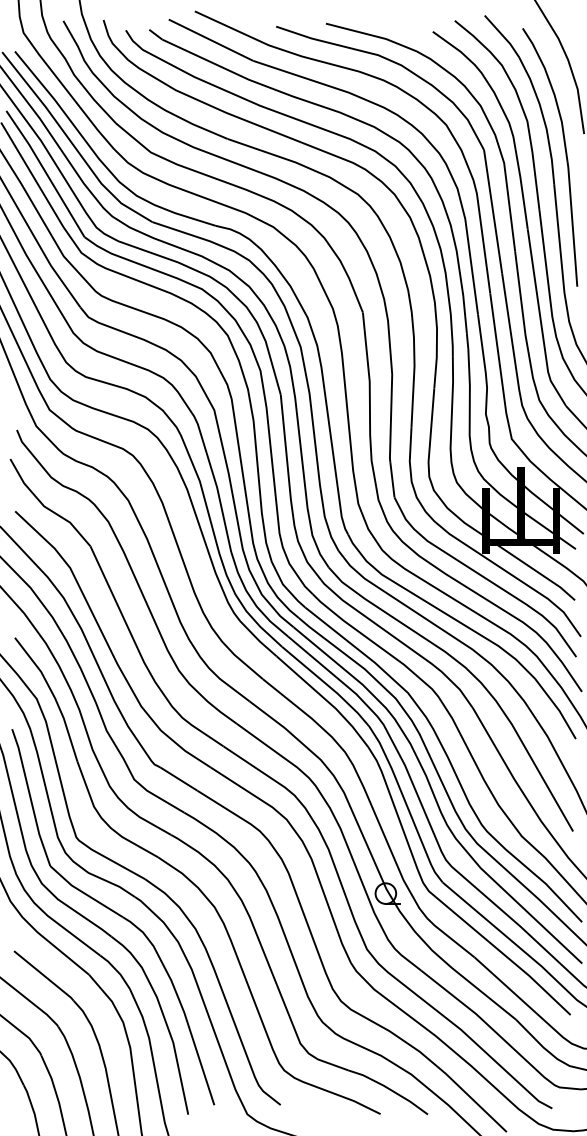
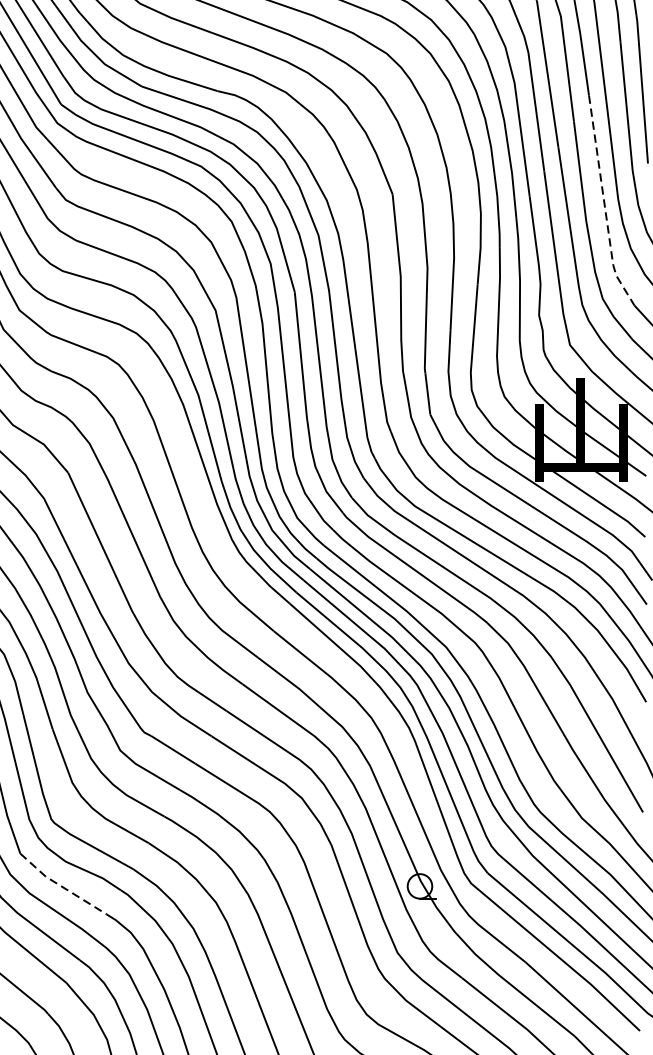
line: (540, 321) -> (604, 204), solid -> dashed
line: (85, 893) -> (62, 886), solid -> dashed

